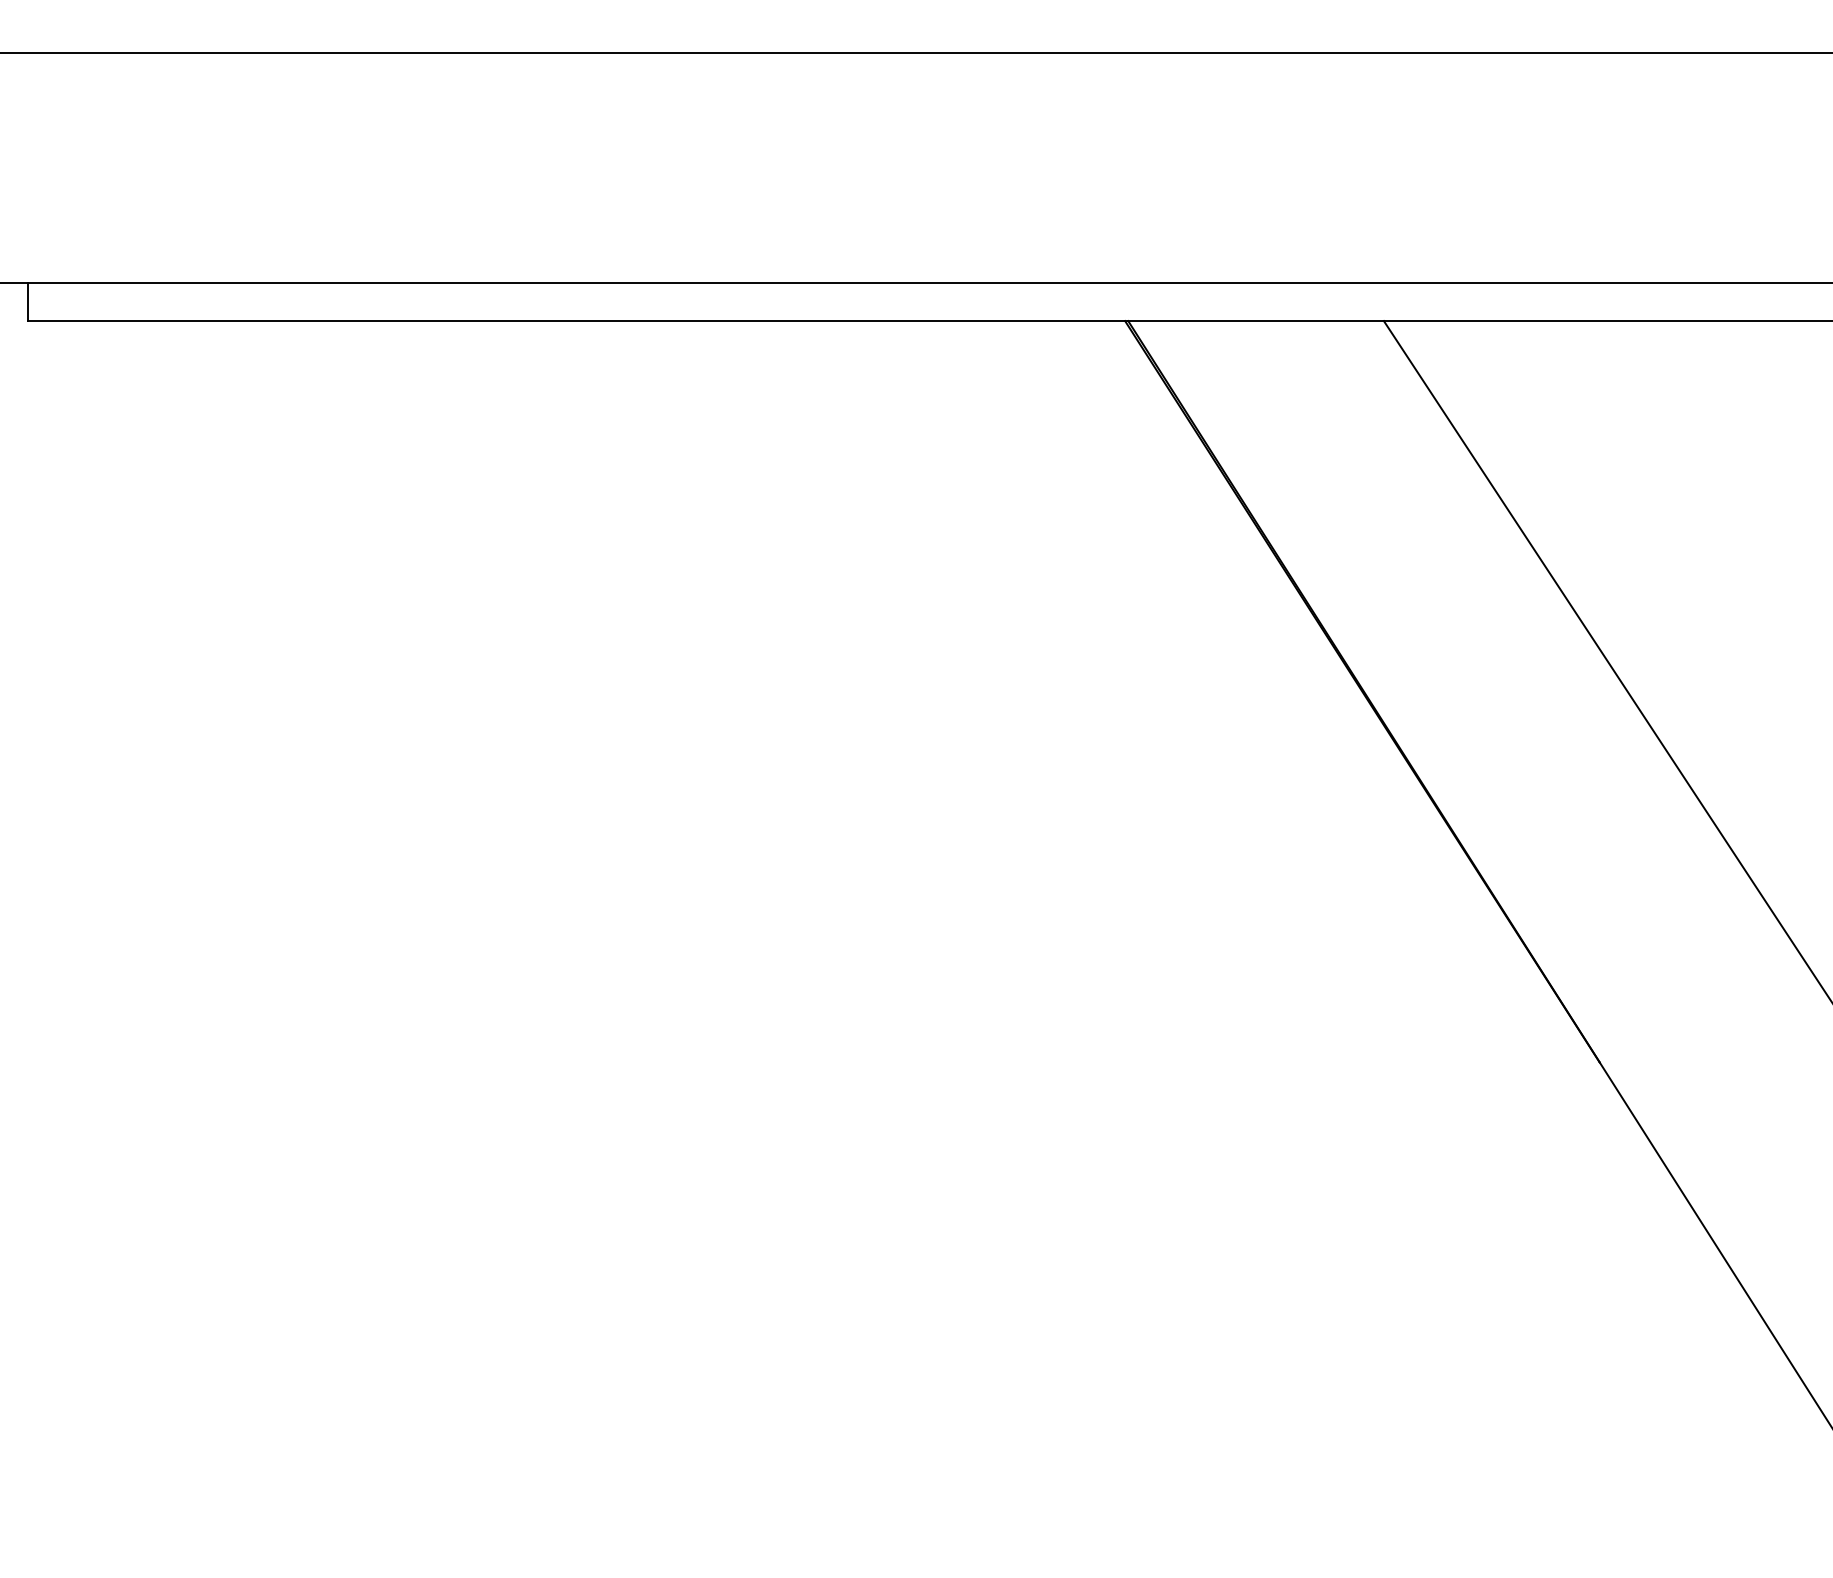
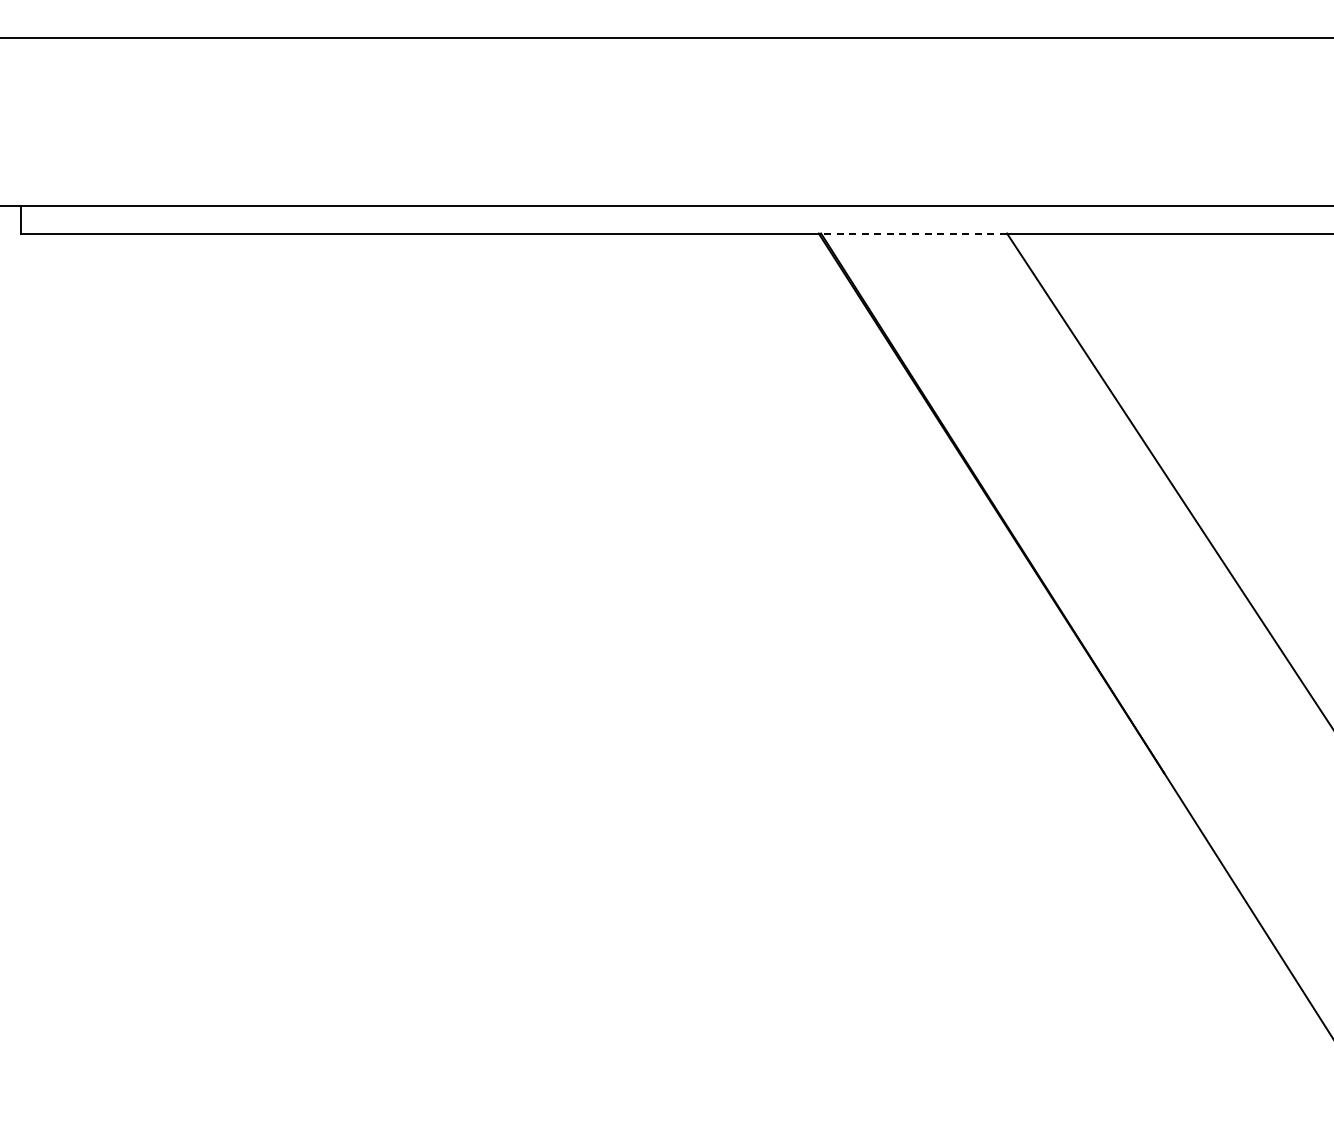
line: (1255, 321) -> (913, 233), solid -> dashed

